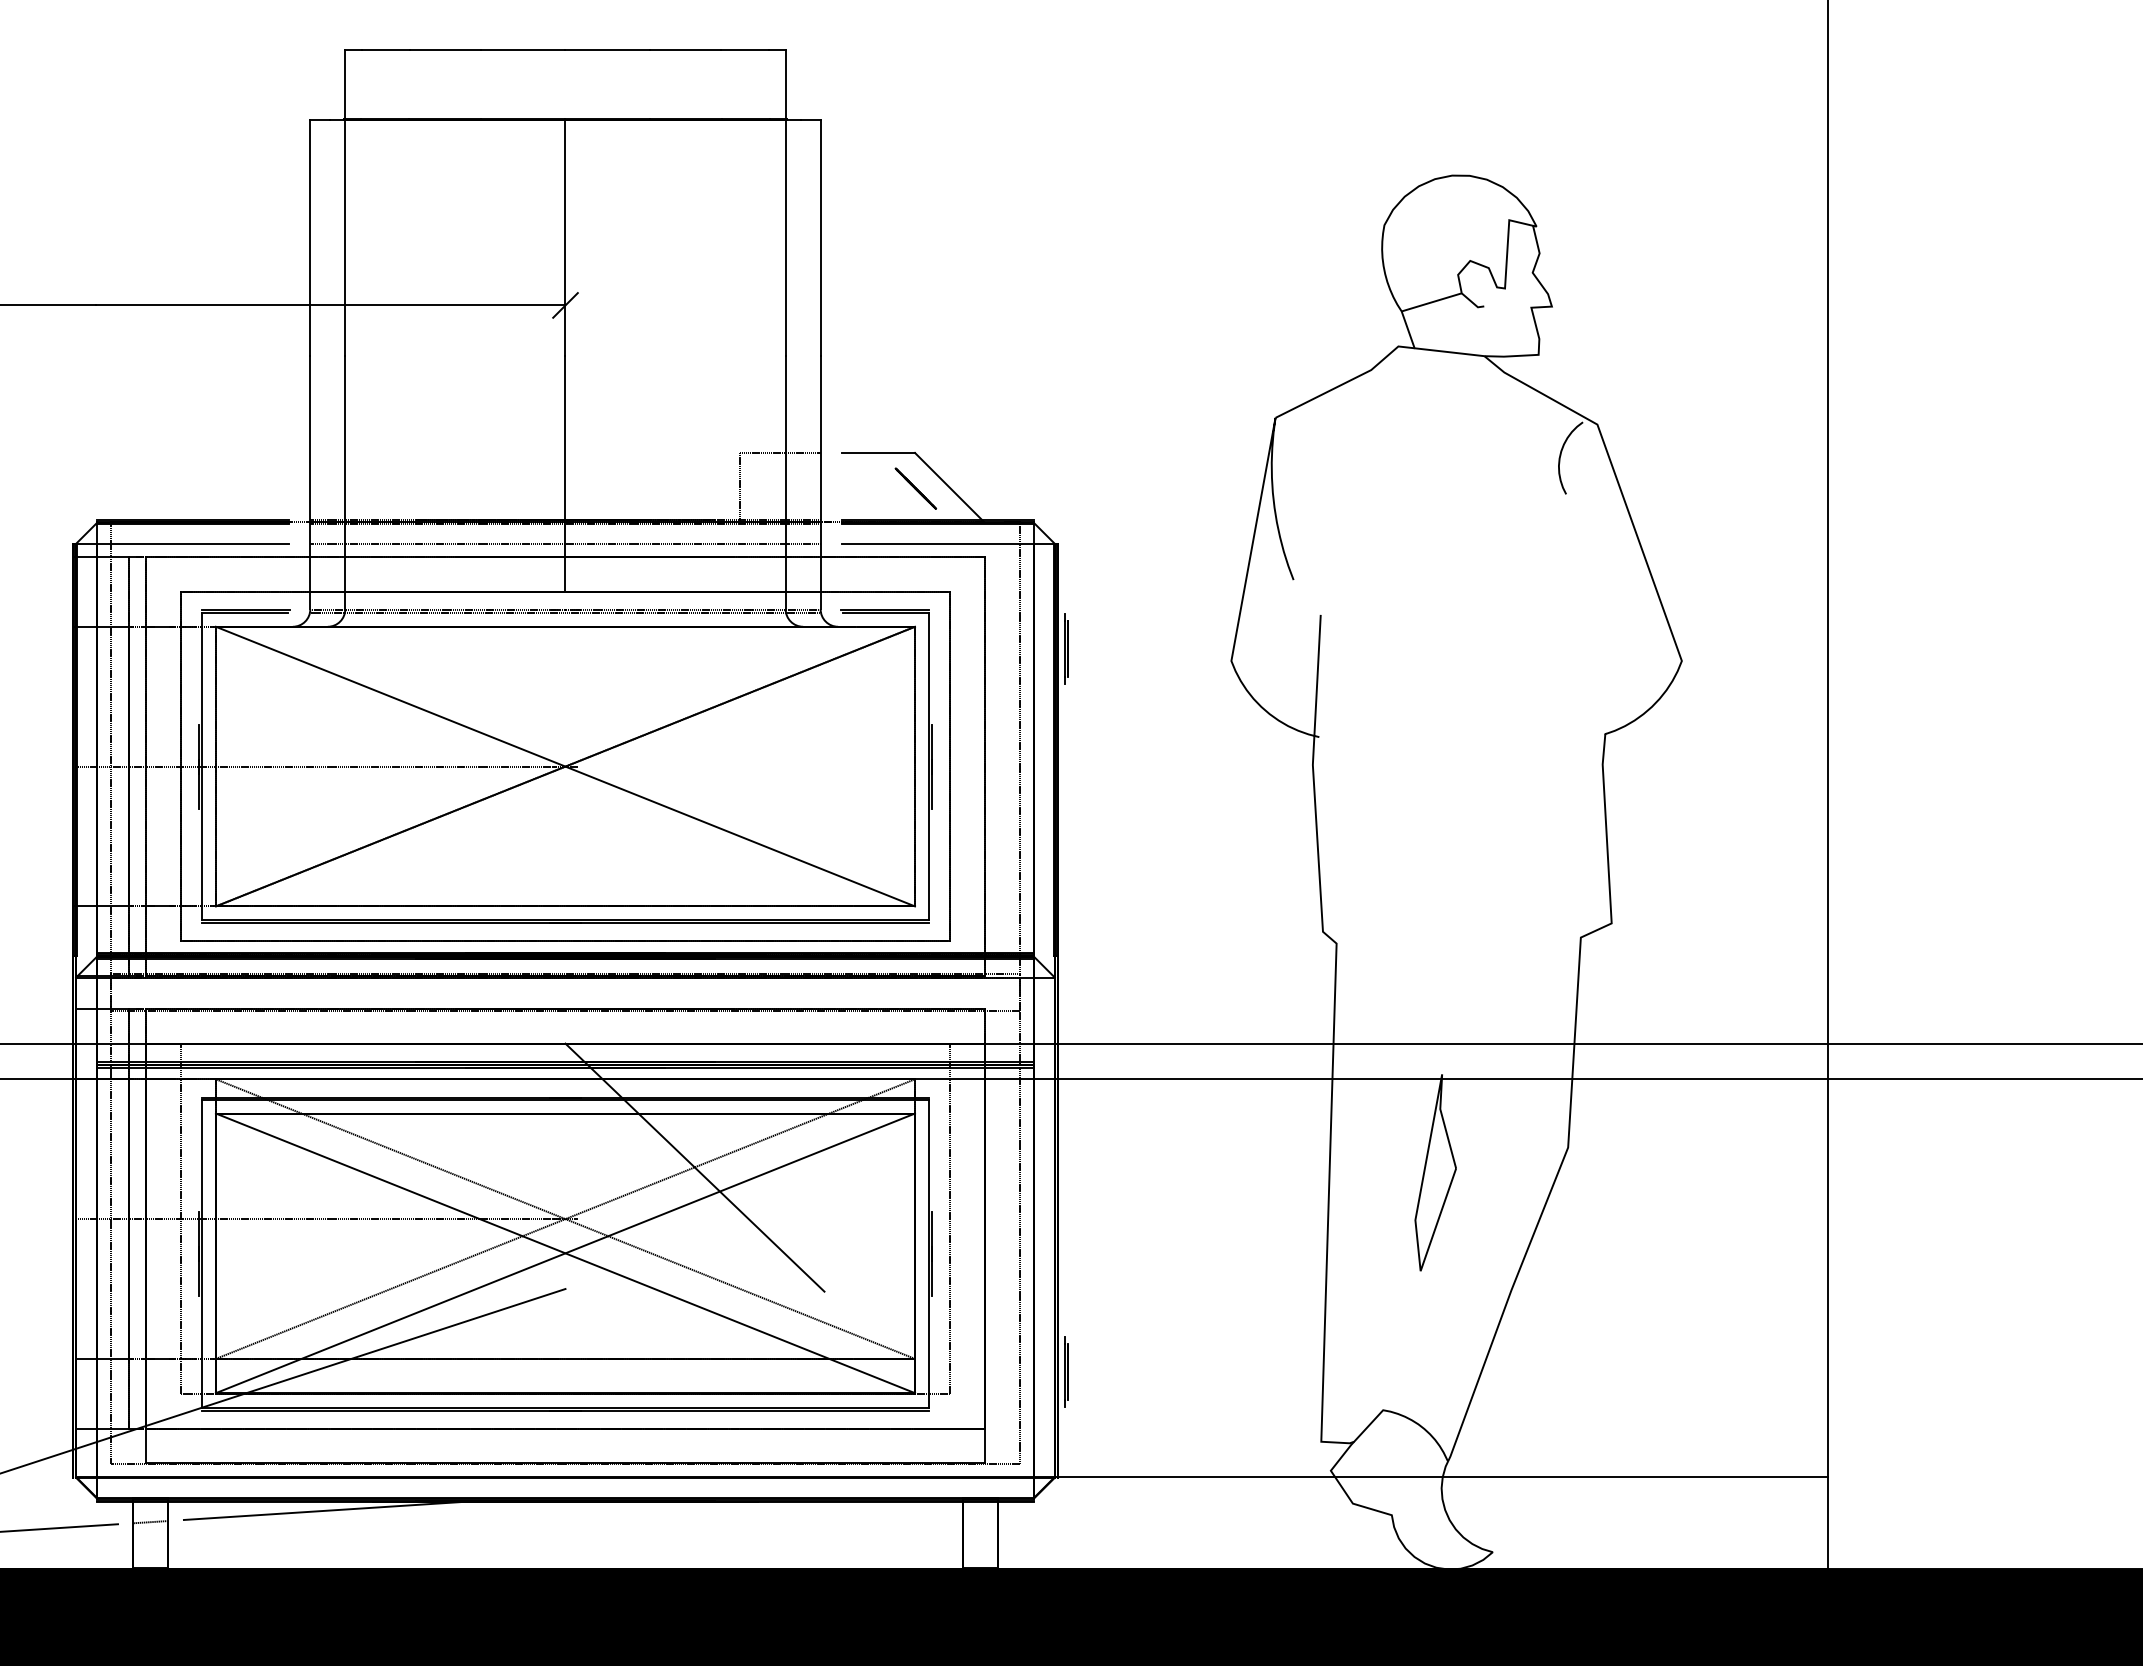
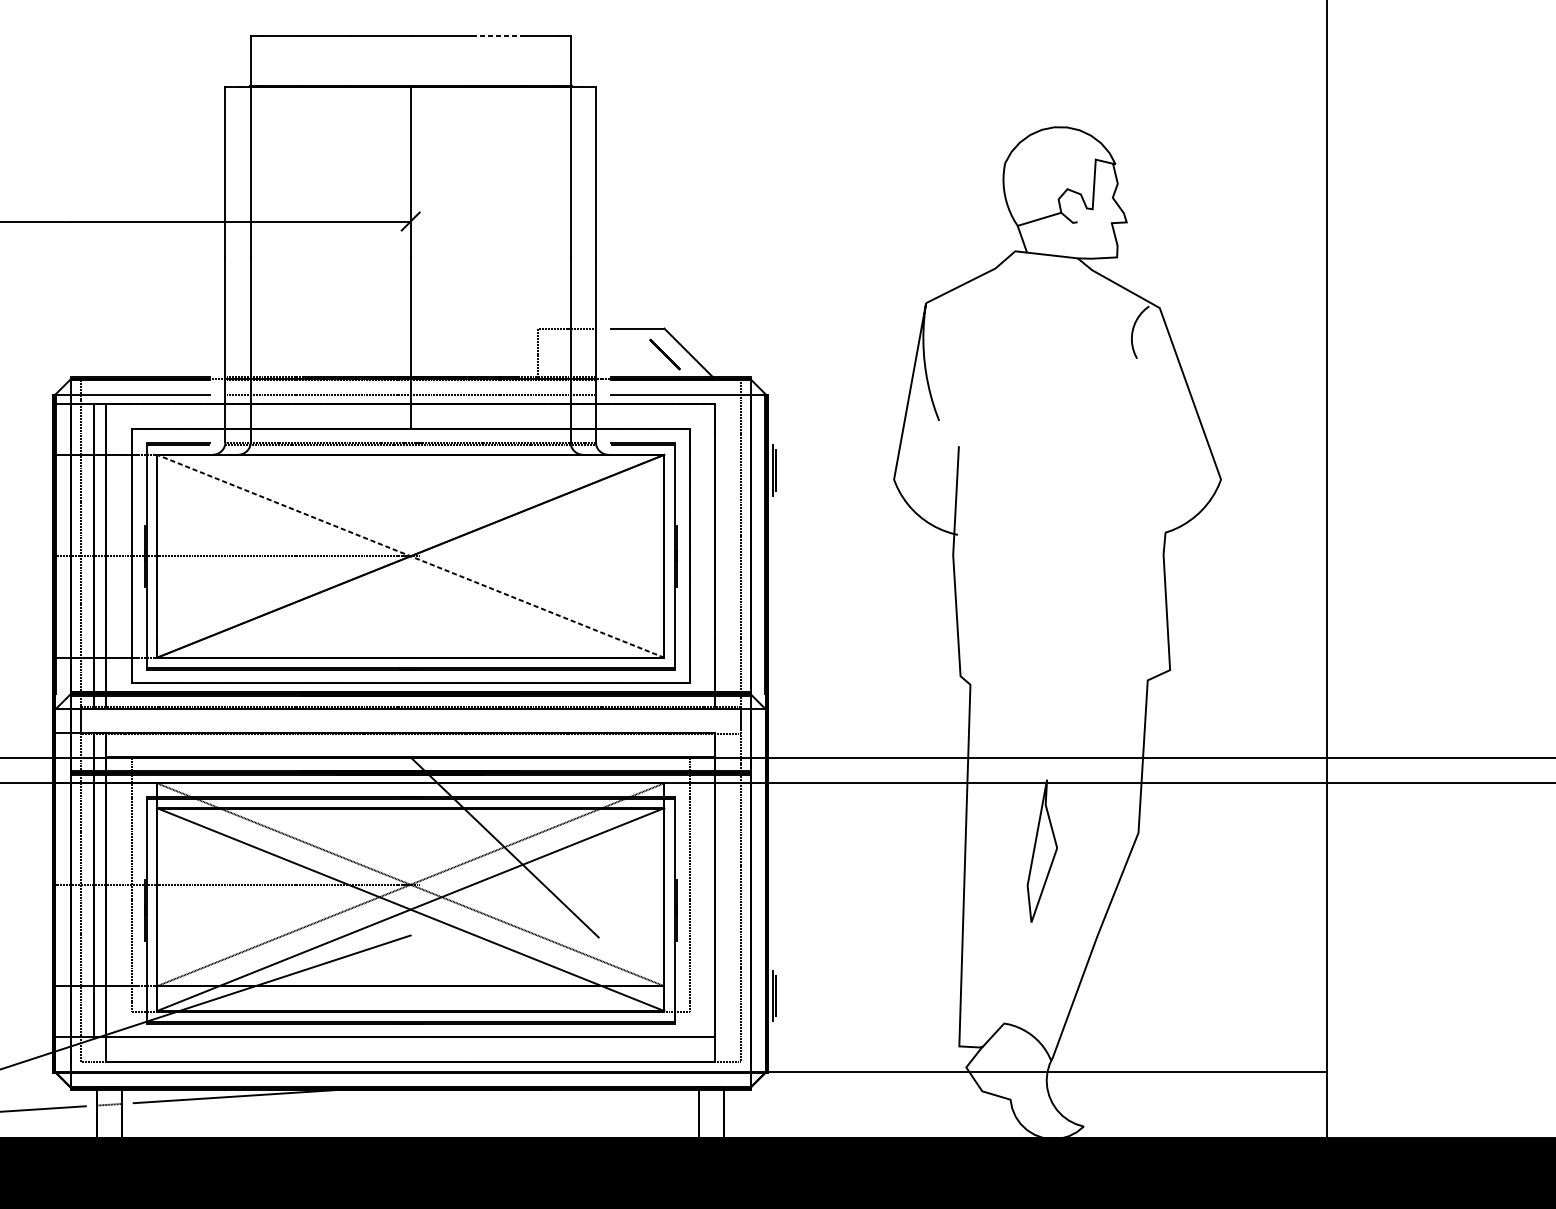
line: (685, 50) -> (497, 36), solid -> dashed
line: (565, 766) -> (410, 556), solid -> dashed

